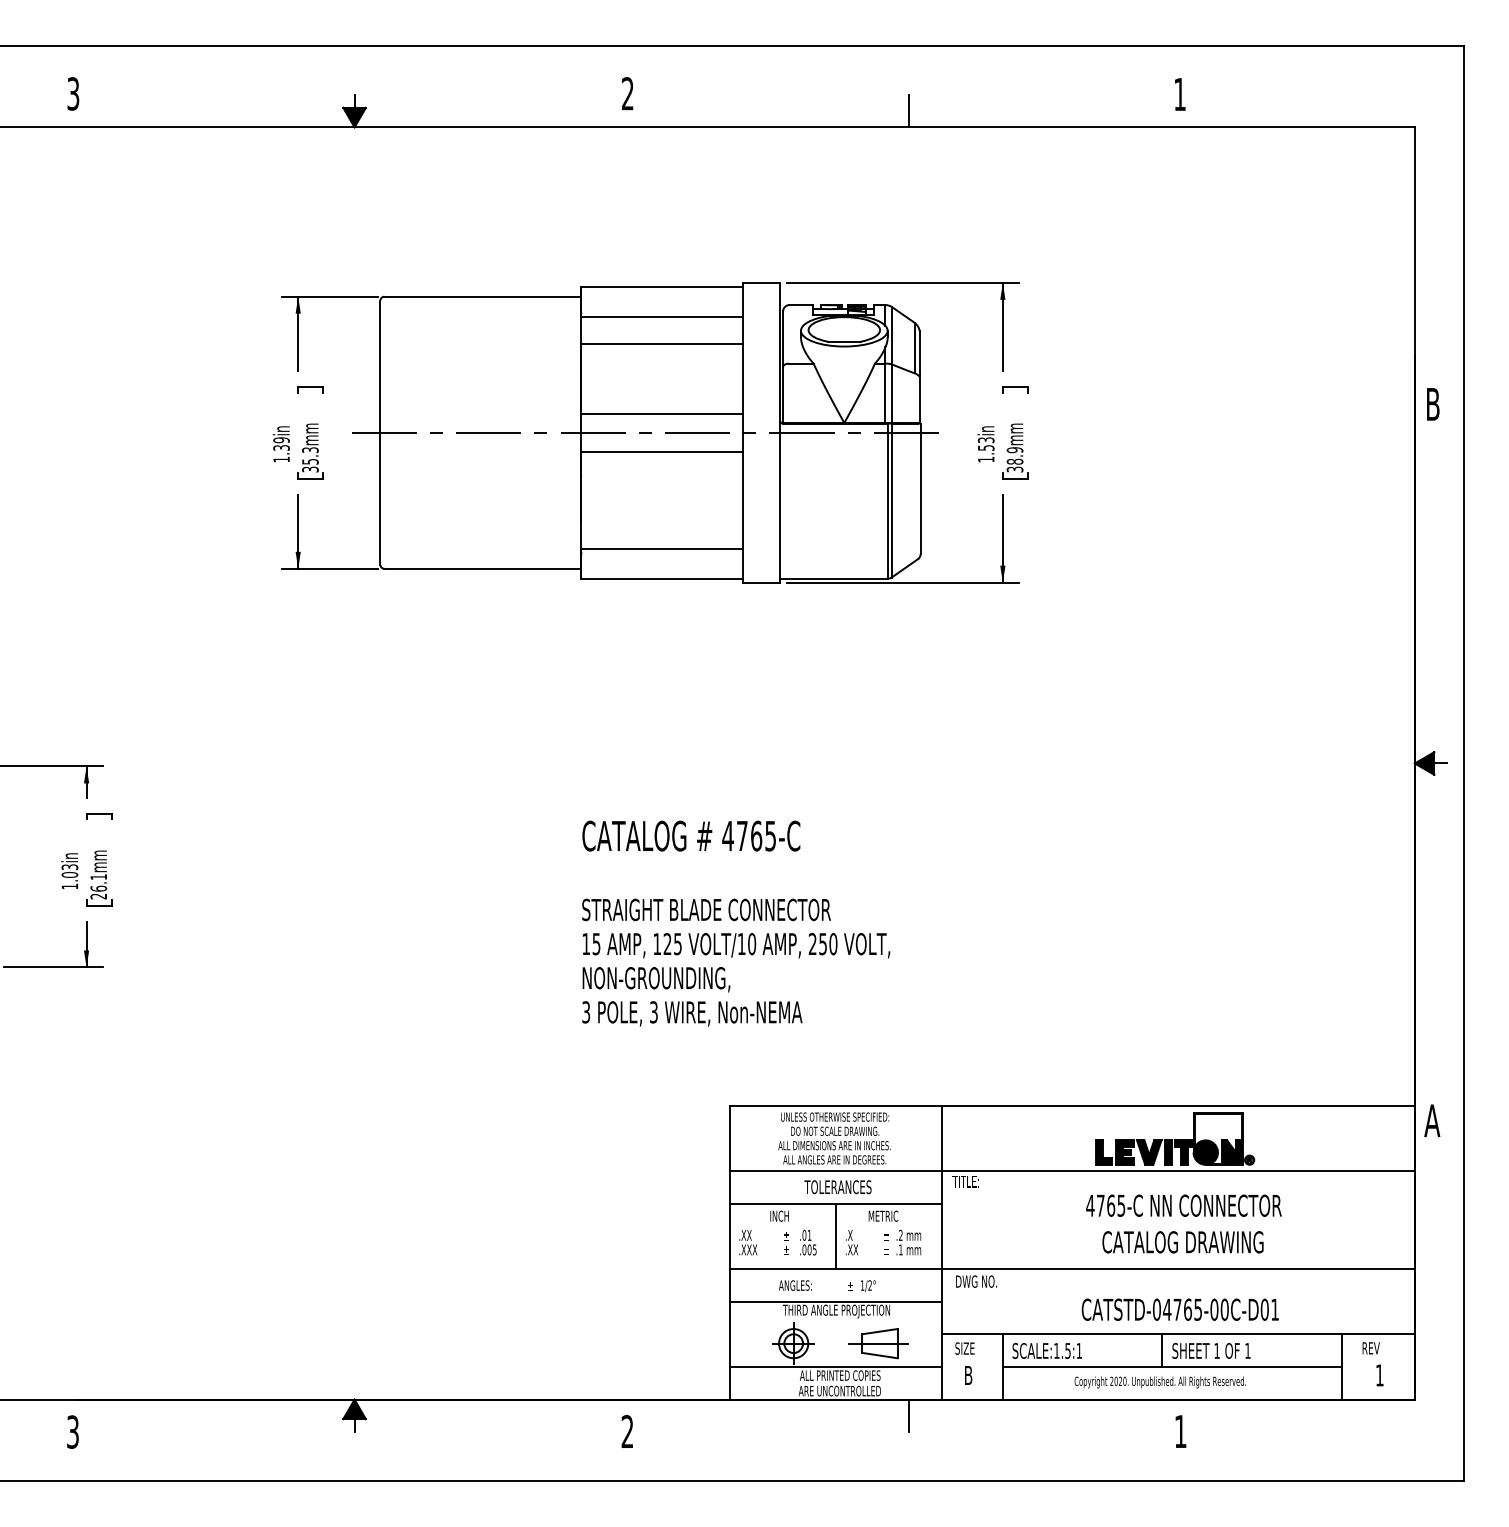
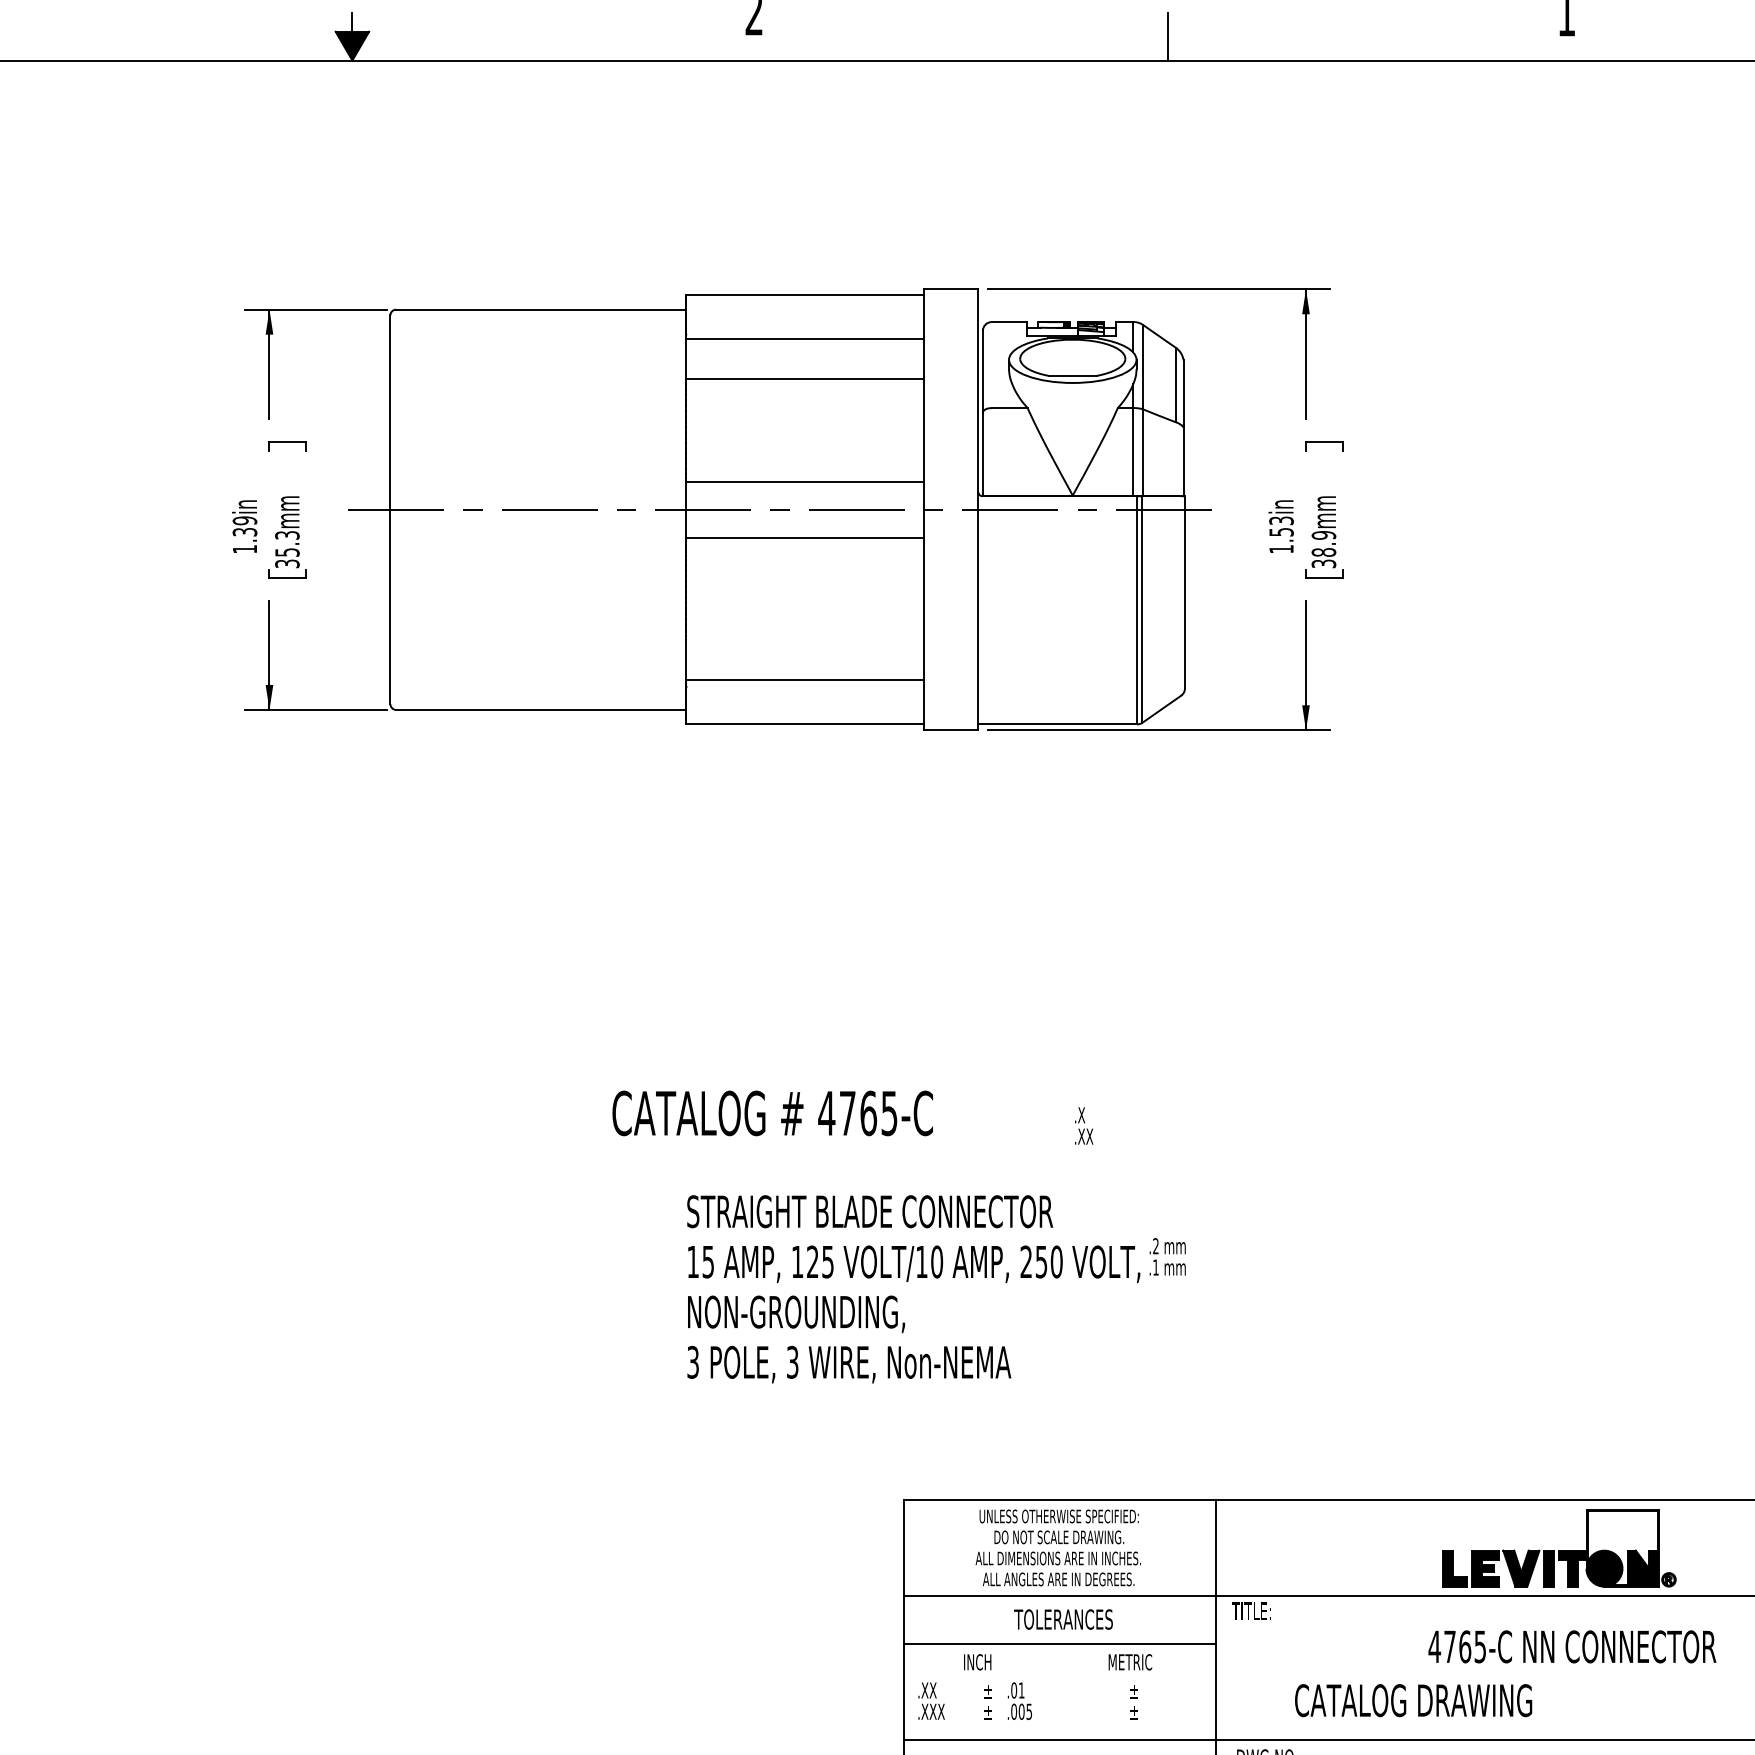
text: (691, 835) -> (772, 1112), moved
line: (835, 1236) -> (1059, 1692), removed
text: (851, 1242) -> (1083, 1125), moved
text: (908, 1242) -> (1167, 1256), moved
text: (1182, 1242) -> (1412, 1700), moved

